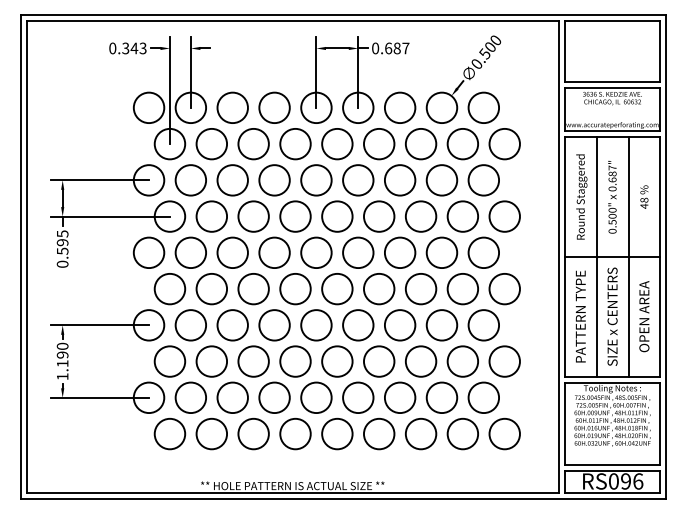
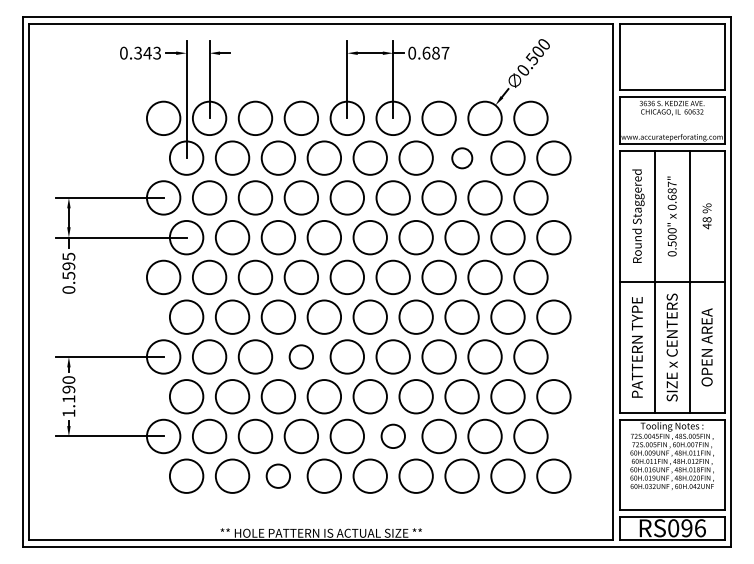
circle: (421, 144) -> (462, 158), size x0.6
circle: (274, 325) -> (301, 357), size x0.7
circle: (358, 397) -> (393, 436), size x0.7
circle: (253, 433) -> (278, 475), size x0.7

